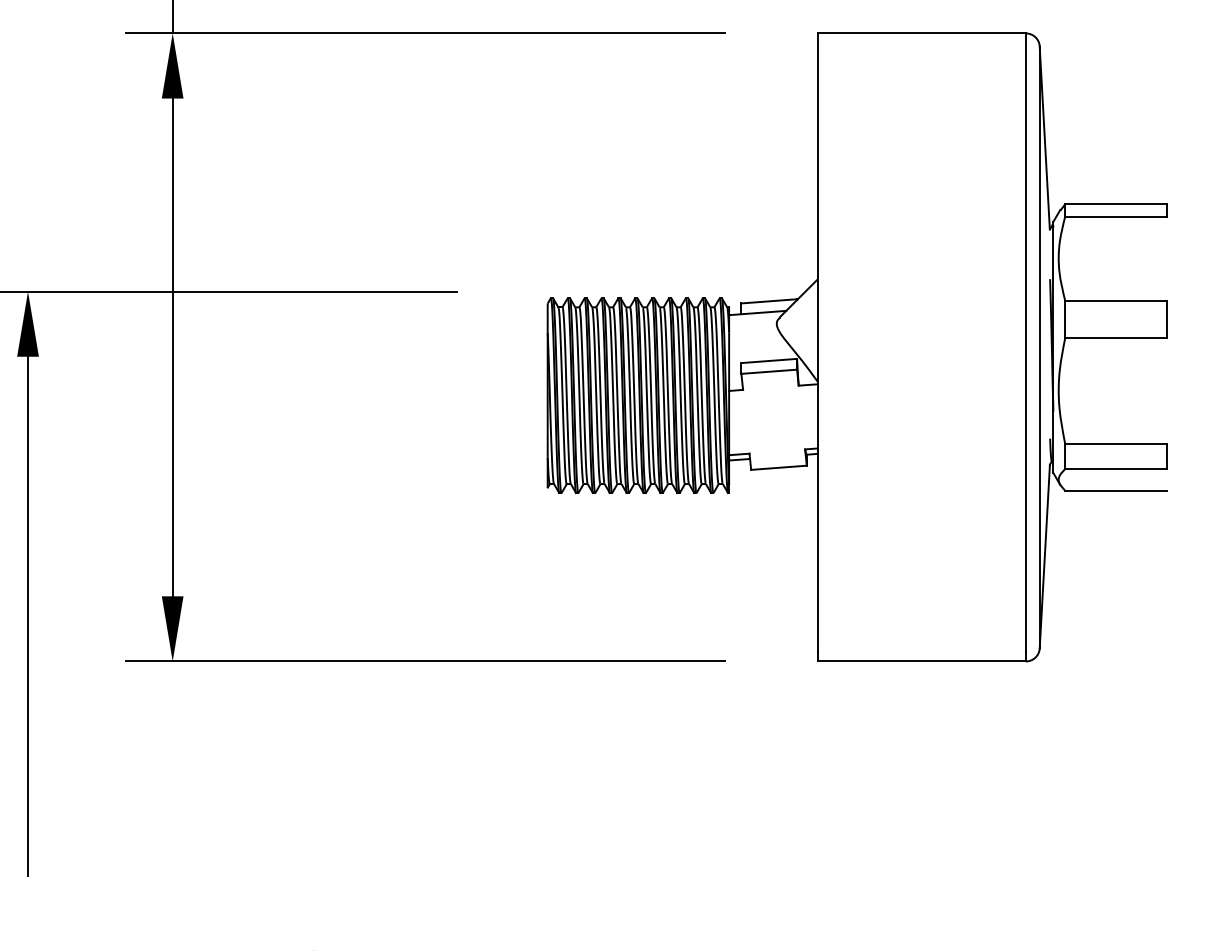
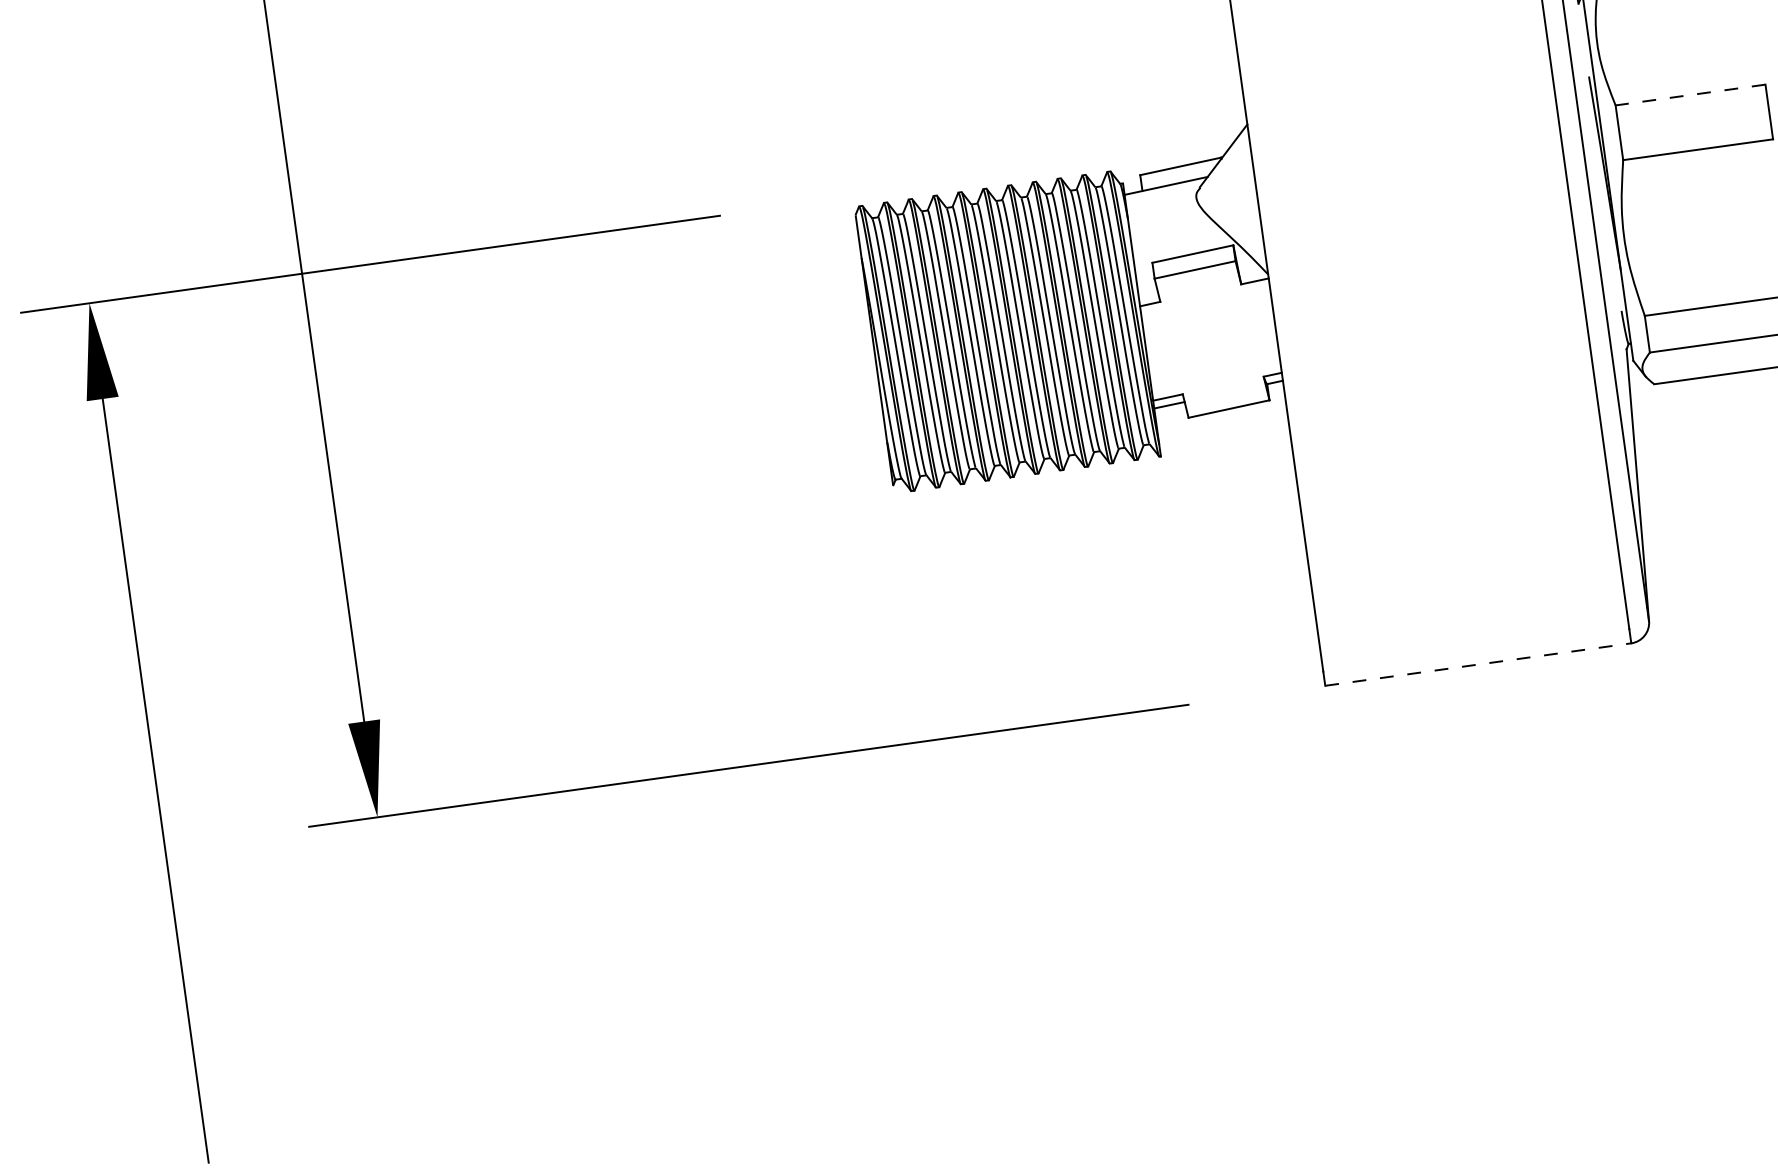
line: (1116, 300) -> (1690, 94), solid -> dashed
line: (922, 661) -> (1479, 664), solid -> dashed

